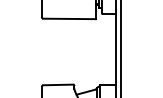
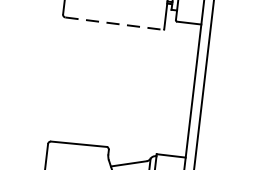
line: (70, 18) -> (116, 23), solid -> dashed

